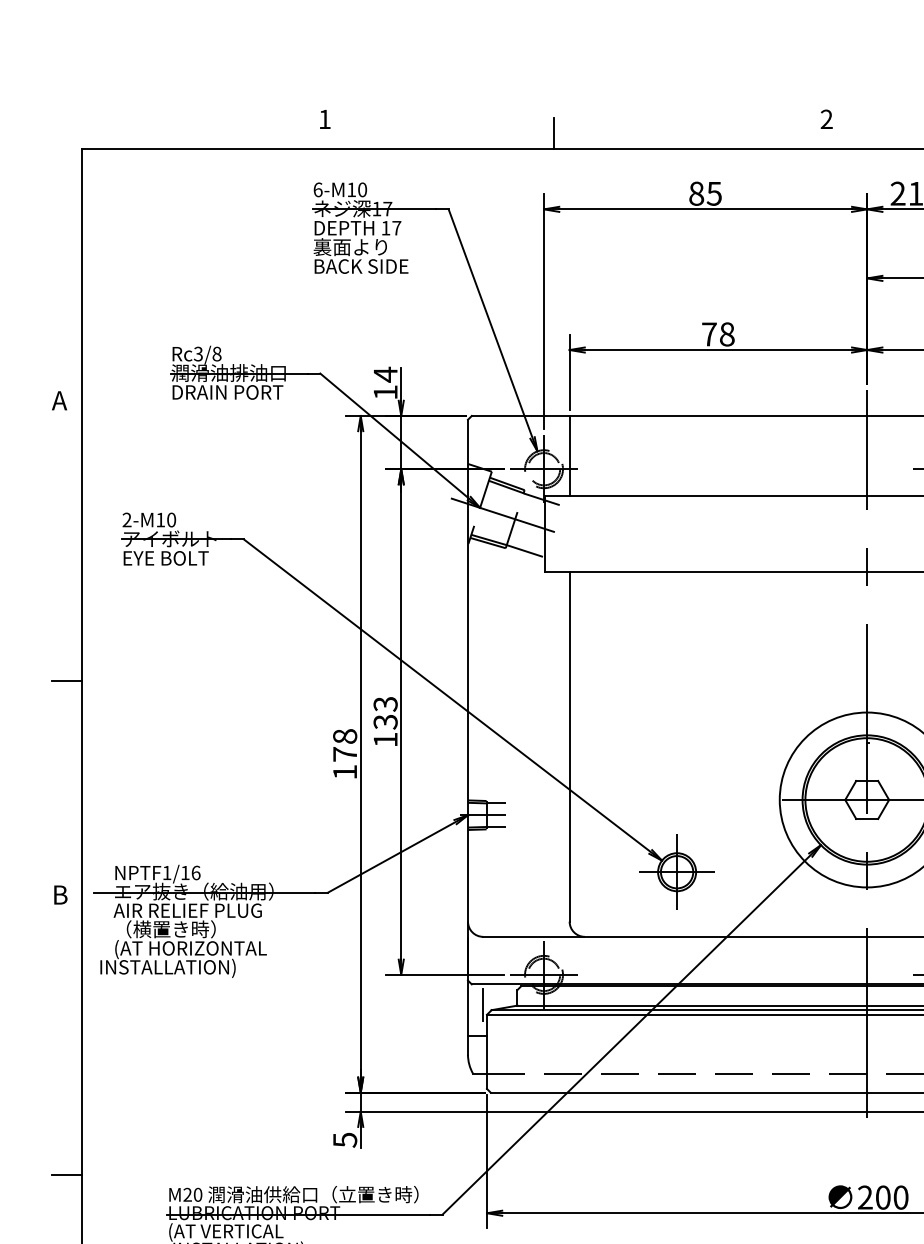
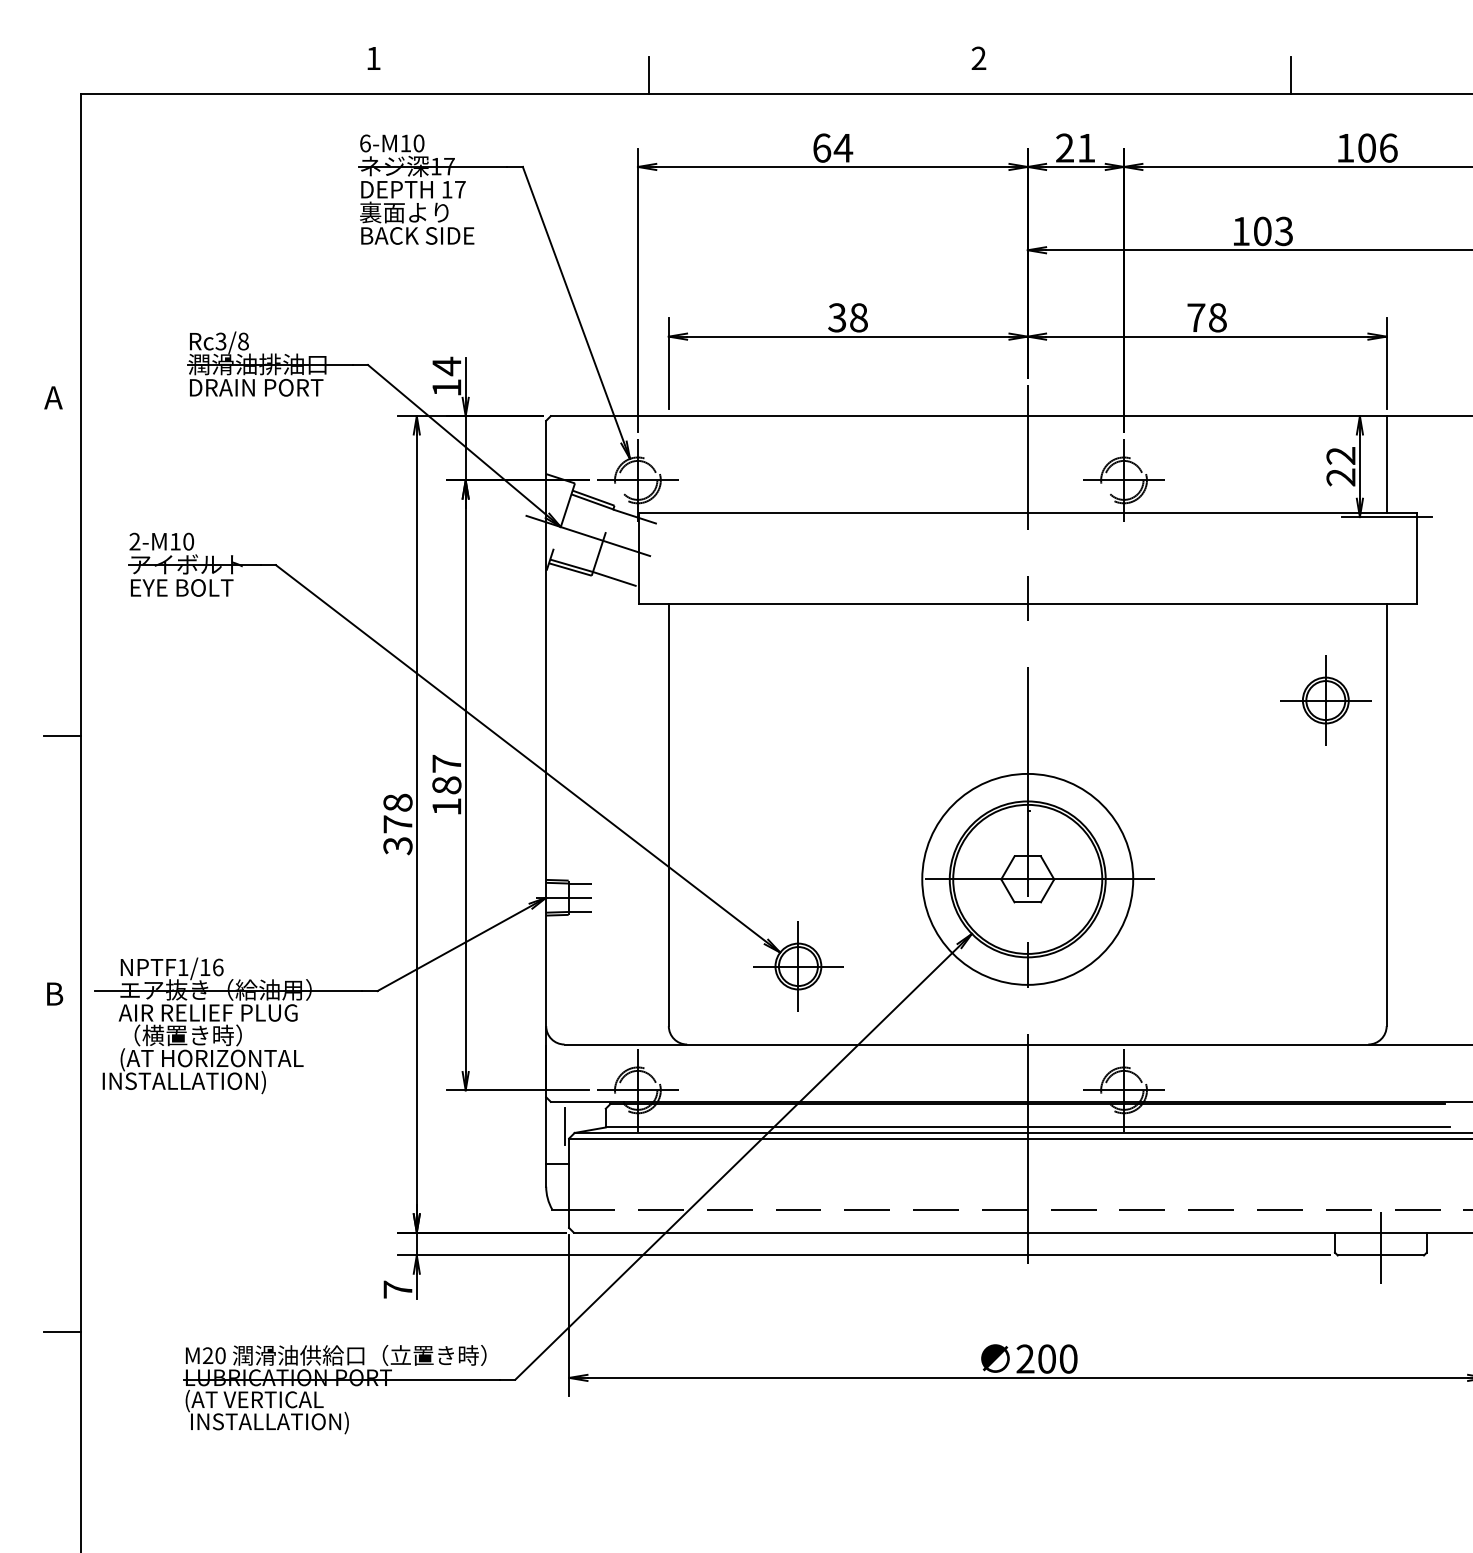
text: (706, 193) -> (833, 147), 85 -> 64
text: (709, 334) -> (837, 317), 78 -> 38
line: (569, 456) -> (668, 464), removed
text: (385, 713) -> (446, 774), 133 -> 187
text: (344, 772) -> (397, 846), 178 -> 378
text: (344, 1139) -> (397, 1289), 5 -> 7

